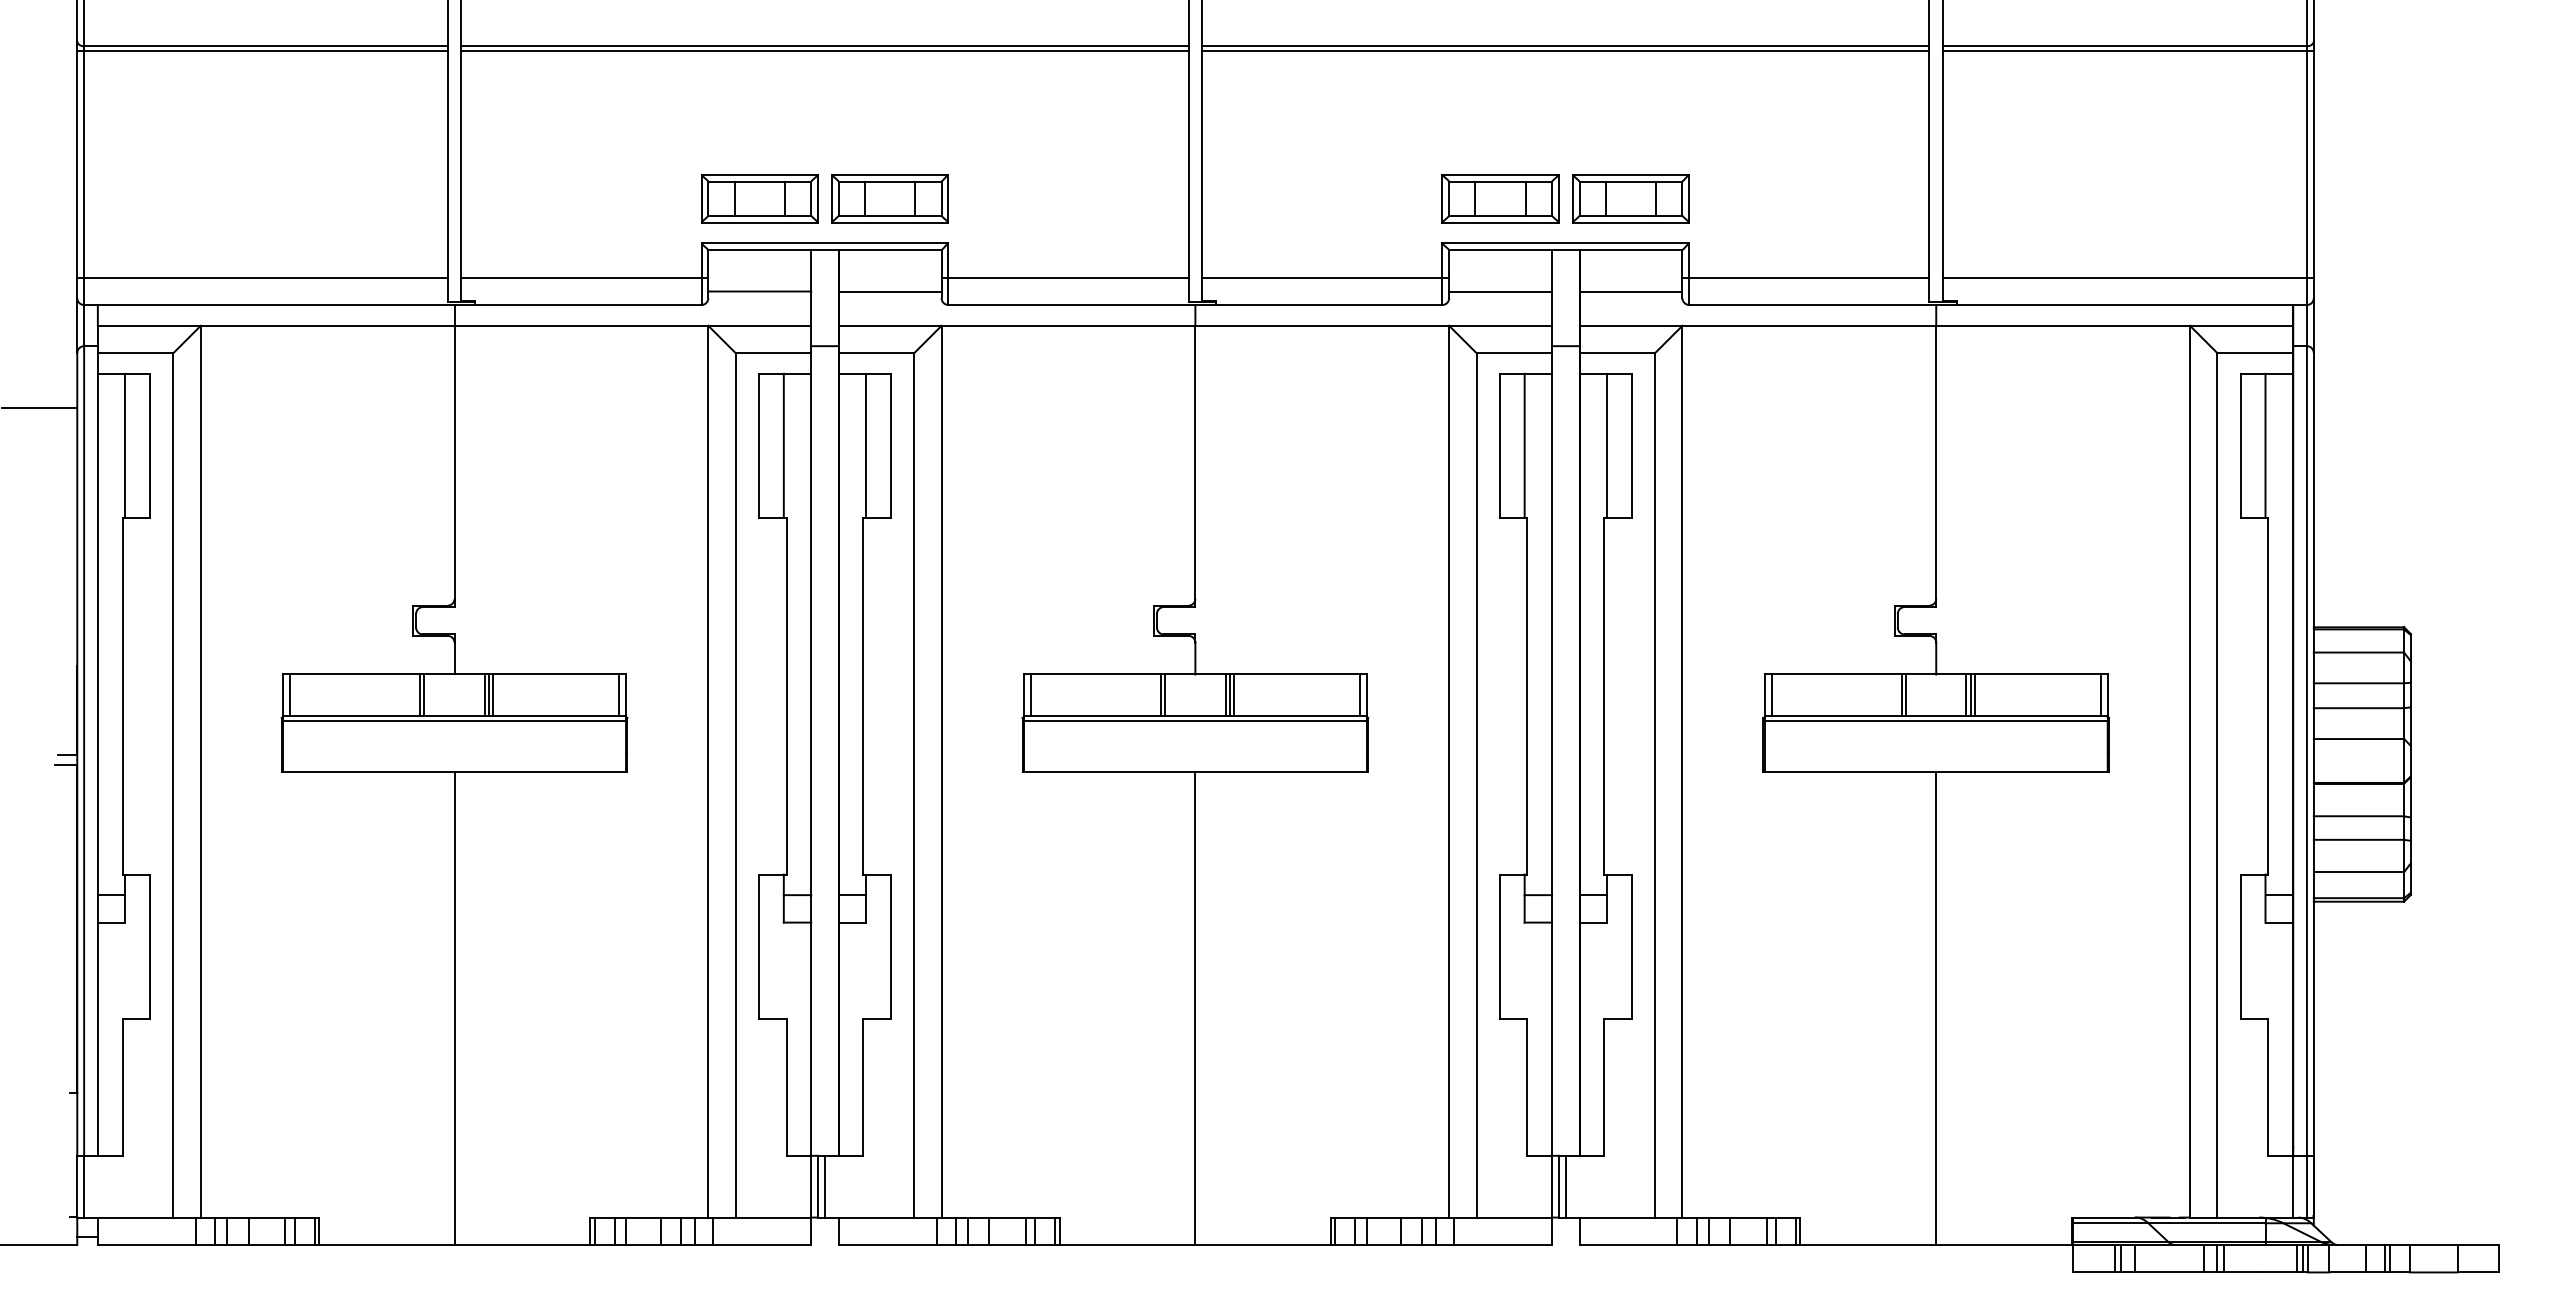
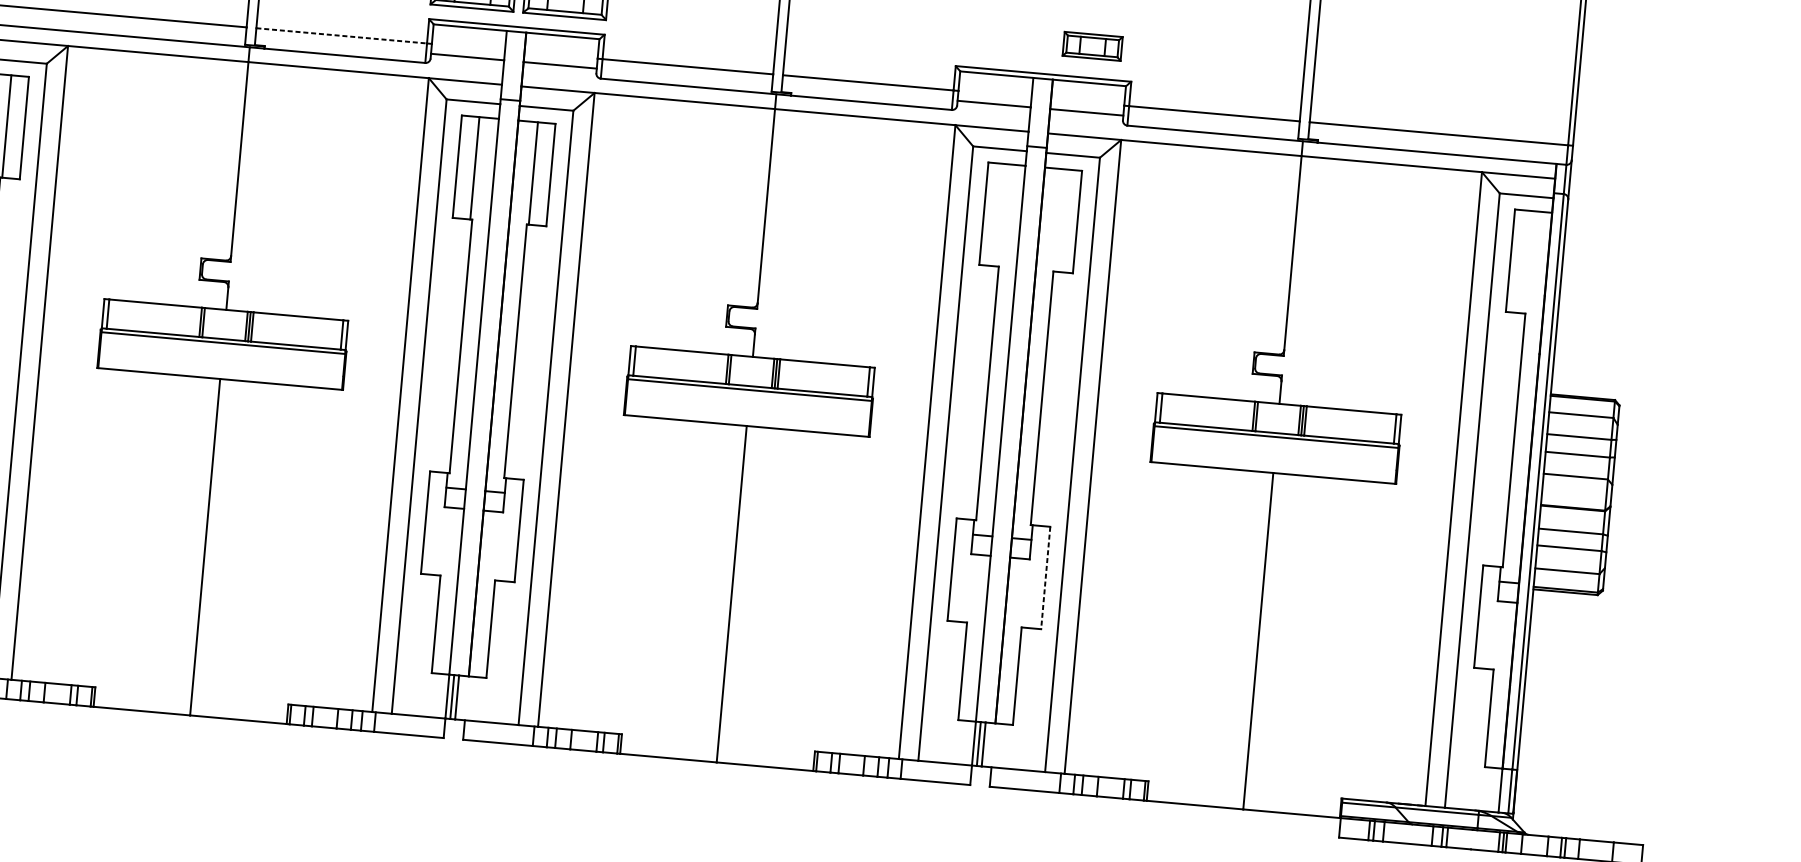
part: (1500, 198) -> (999, 37), removed
part: (1630, 198) -> (1092, 46), size x0.7
line: (581, 277) -> (341, 35), solid -> dashed
line: (1524, 445) -> (1001, 215), removed
line: (1606, 445) -> (1059, 220), removed
line: (2265, 445) -> (1528, 262), removed
line: (1631, 947) -> (1045, 578), solid -> dashed

